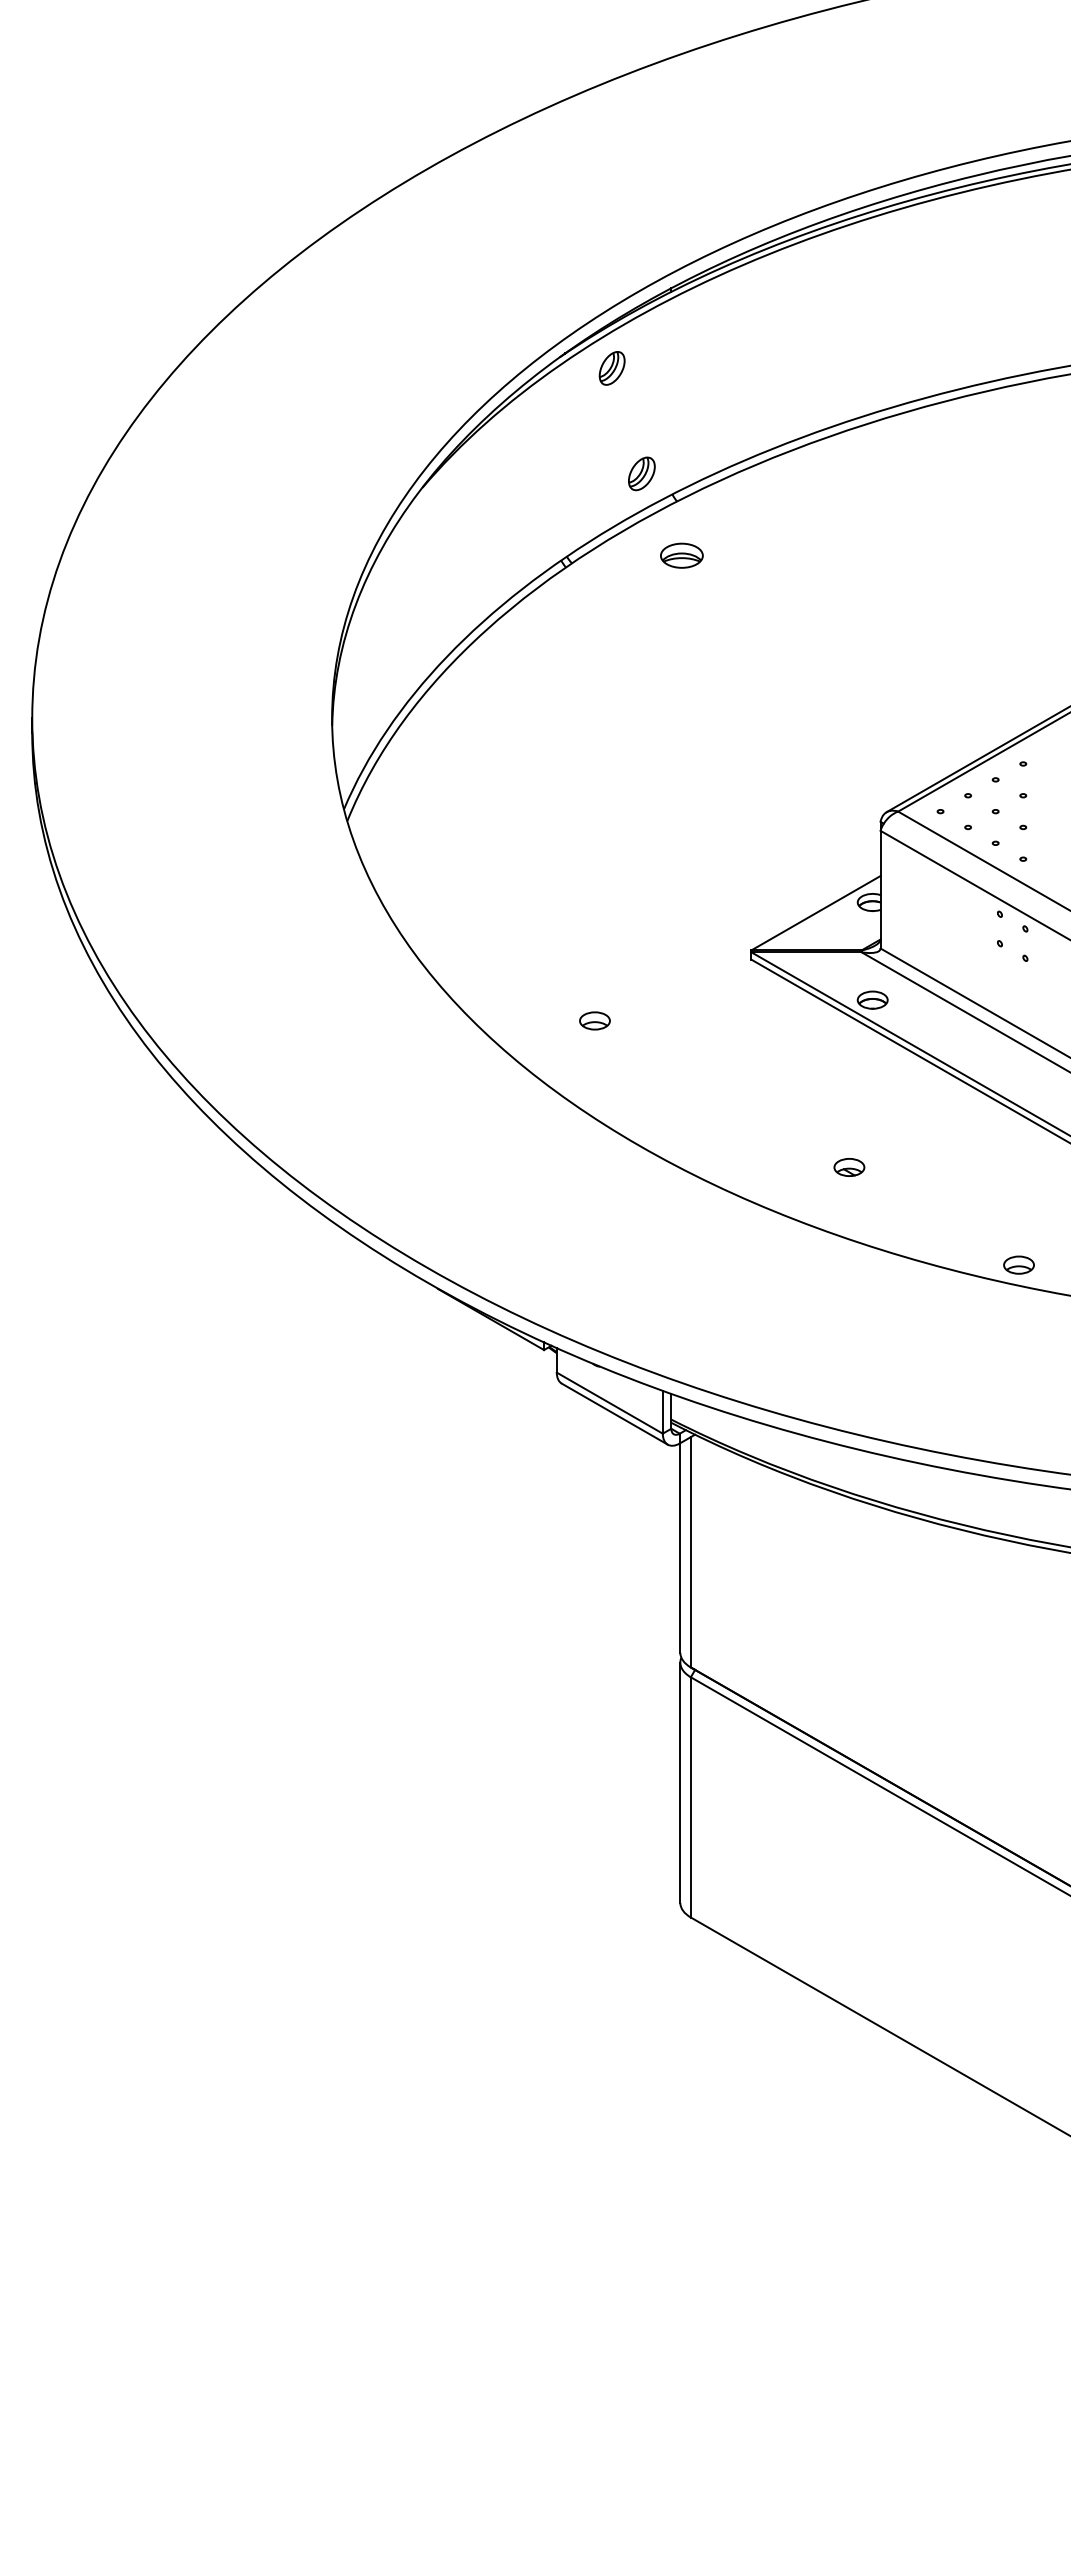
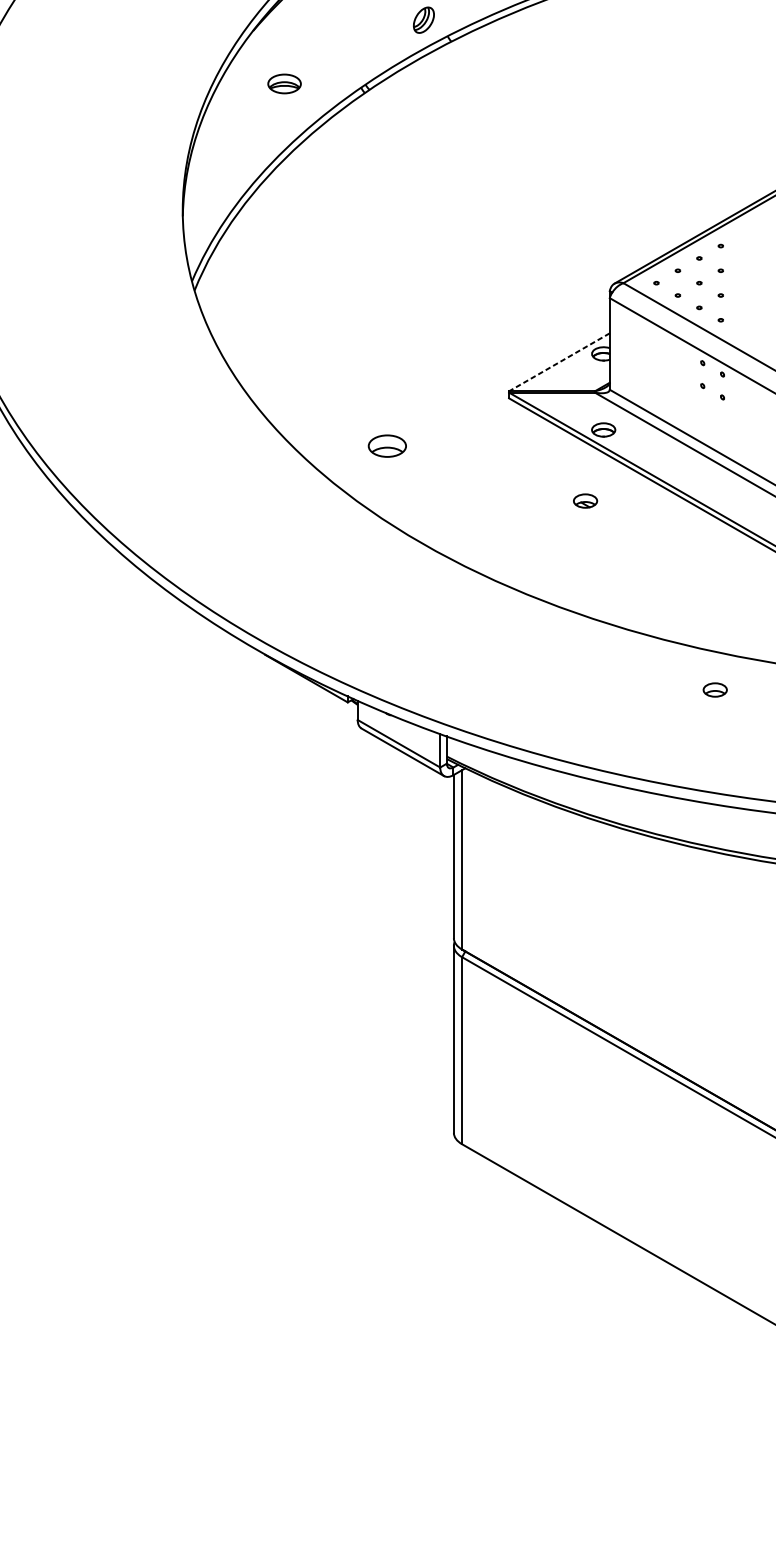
part: (681, 555) -> (284, 83), moved
line: (815, 913) -> (559, 362), solid -> dashed
part: (594, 1020) -> (387, 445), size x1.6
part: (849, 1167) -> (585, 501), moved
part: (1018, 1264) -> (714, 689), moved

